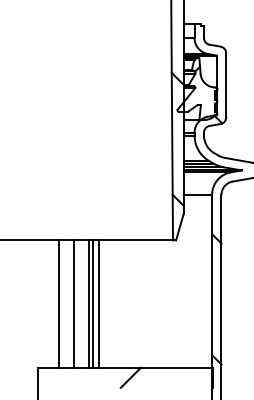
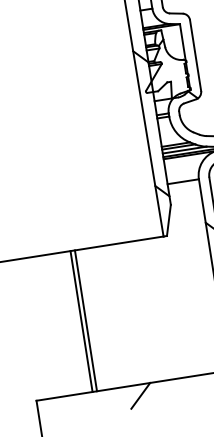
line: (59, 303) -> (48, 325), removed
line: (74, 303) -> (65, 323), removed
line: (98, 303) -> (92, 319), removed

